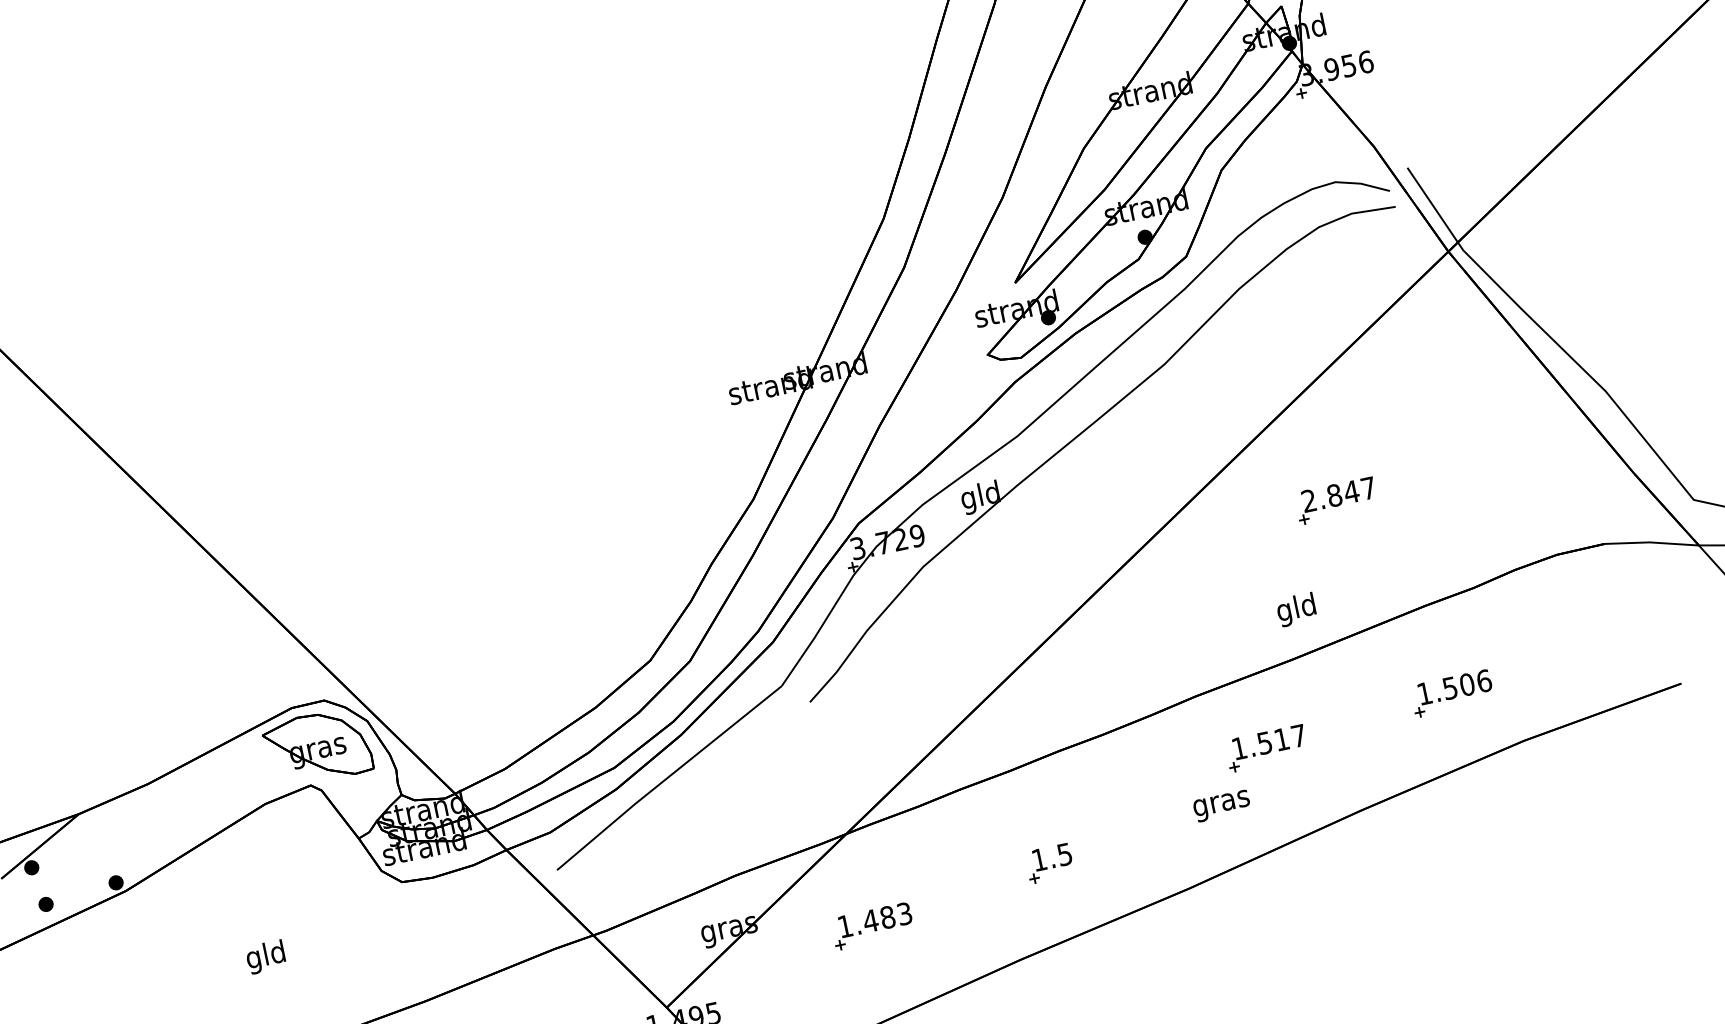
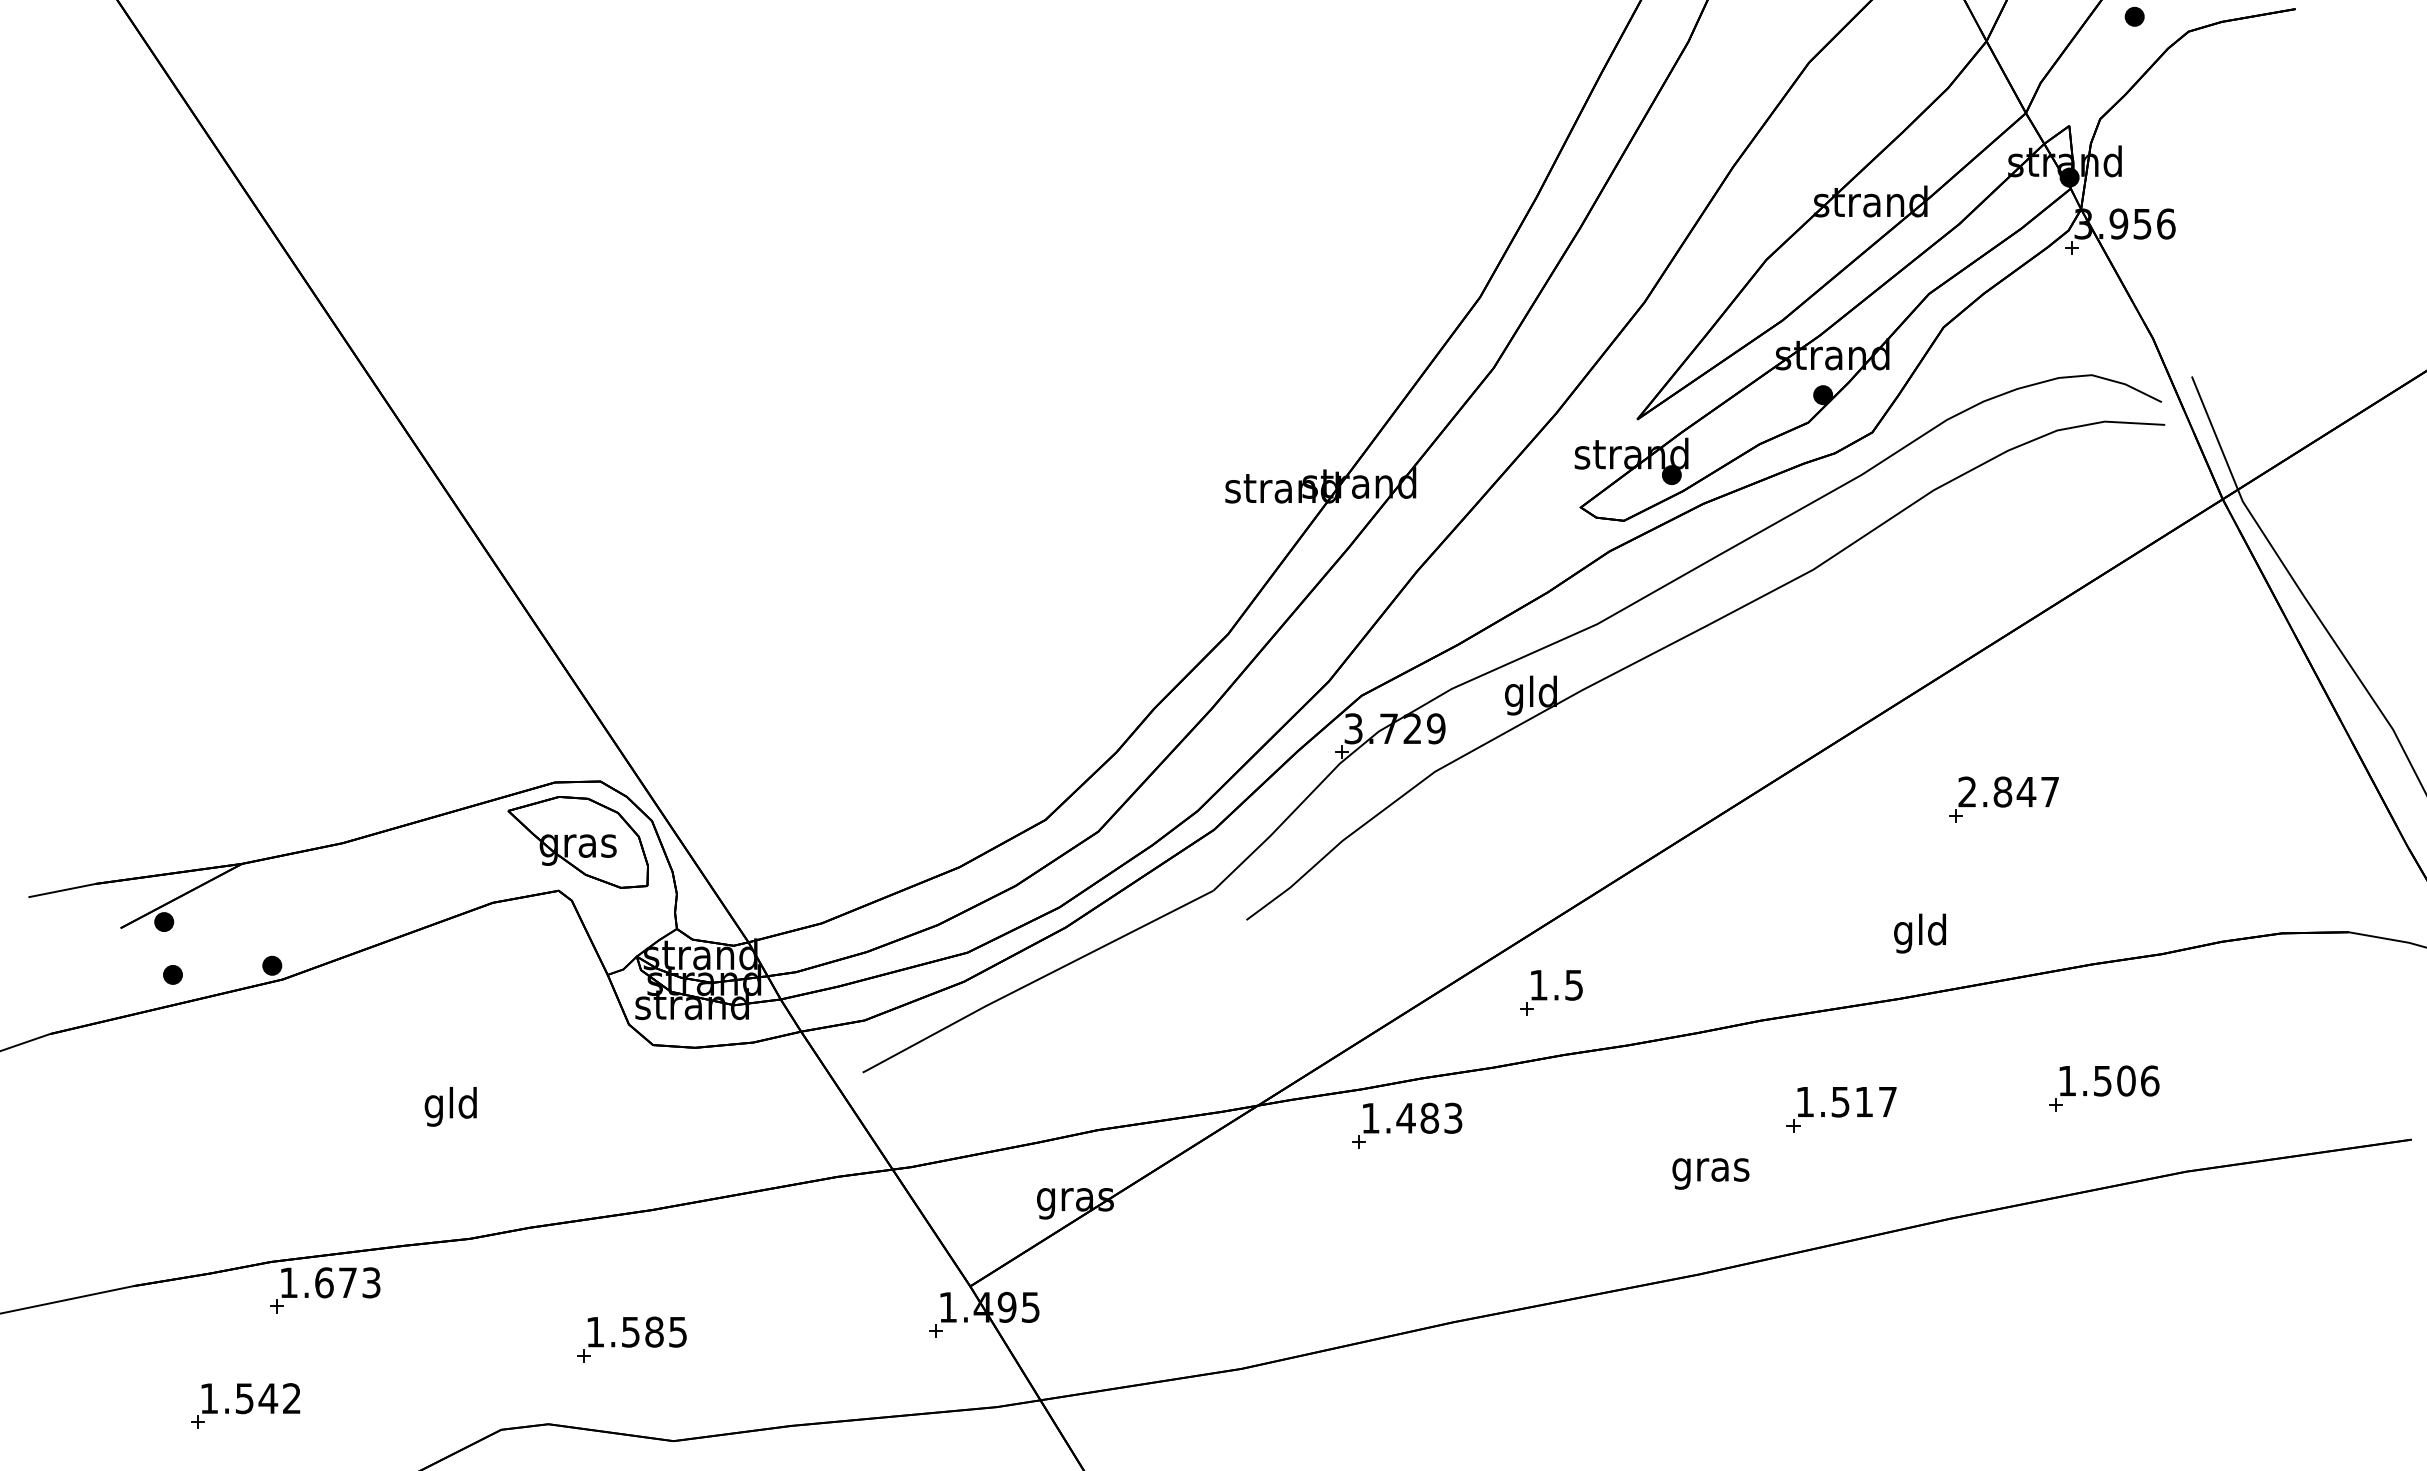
text: (1221, 805) -> (1710, 1173), moved
part: (1049, 863) -> (1551, 992), moved
part: (872, 925) -> (1407, 1125), moved

